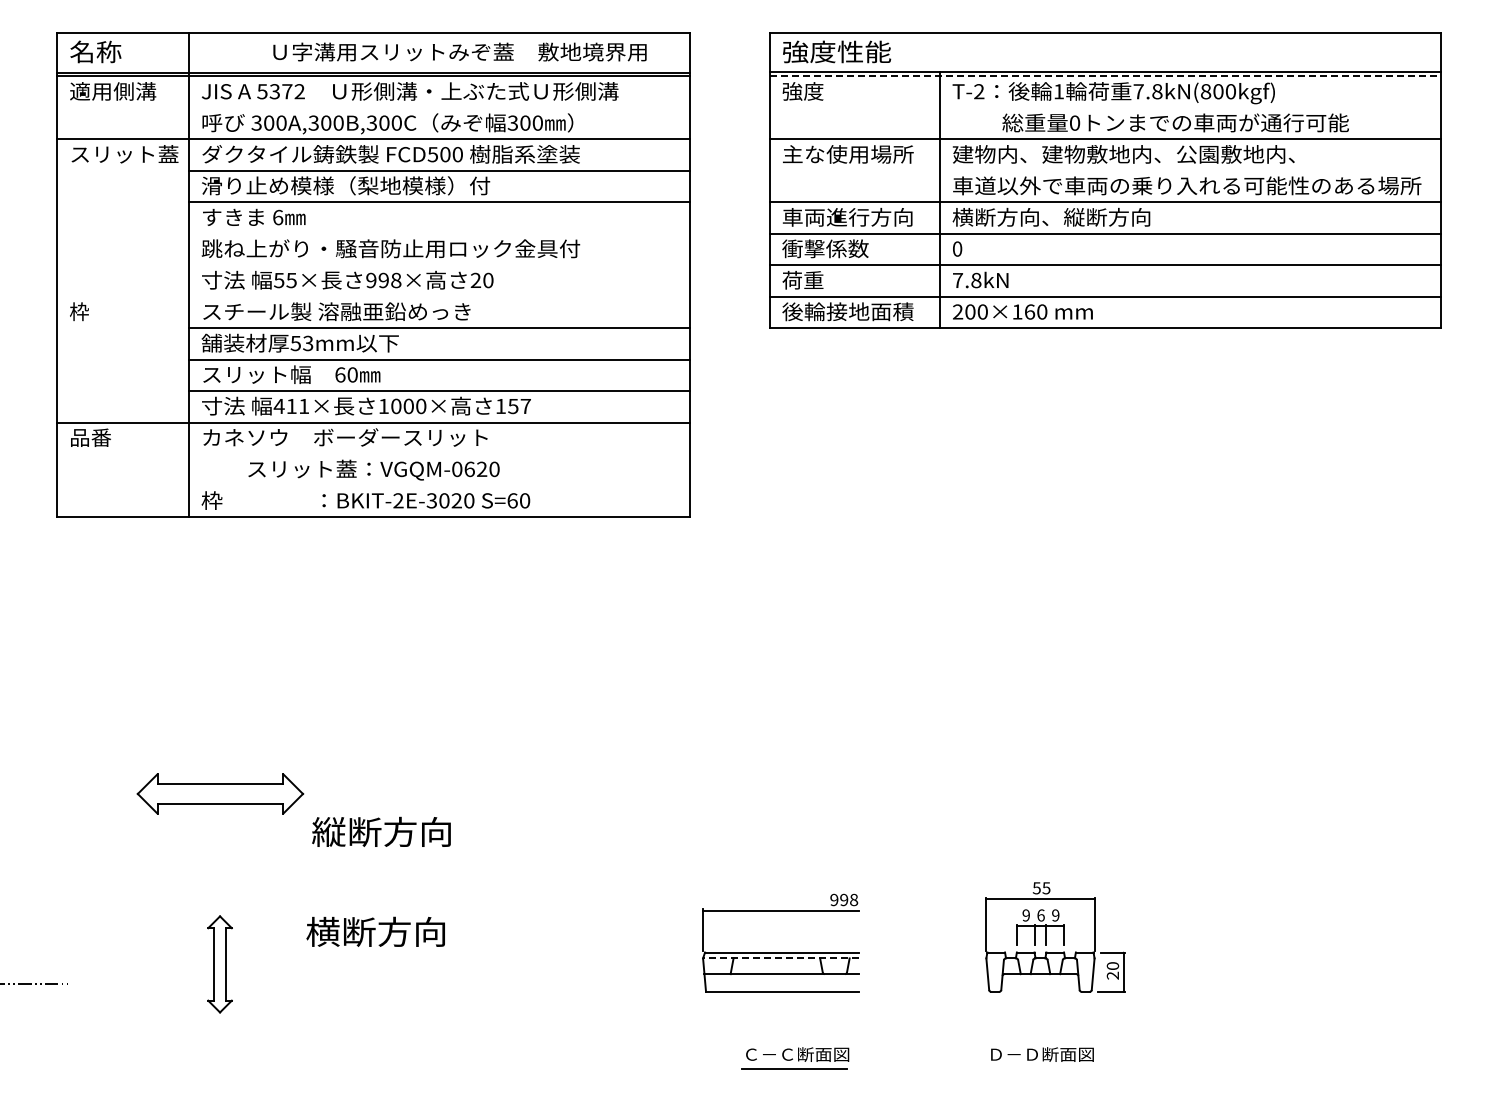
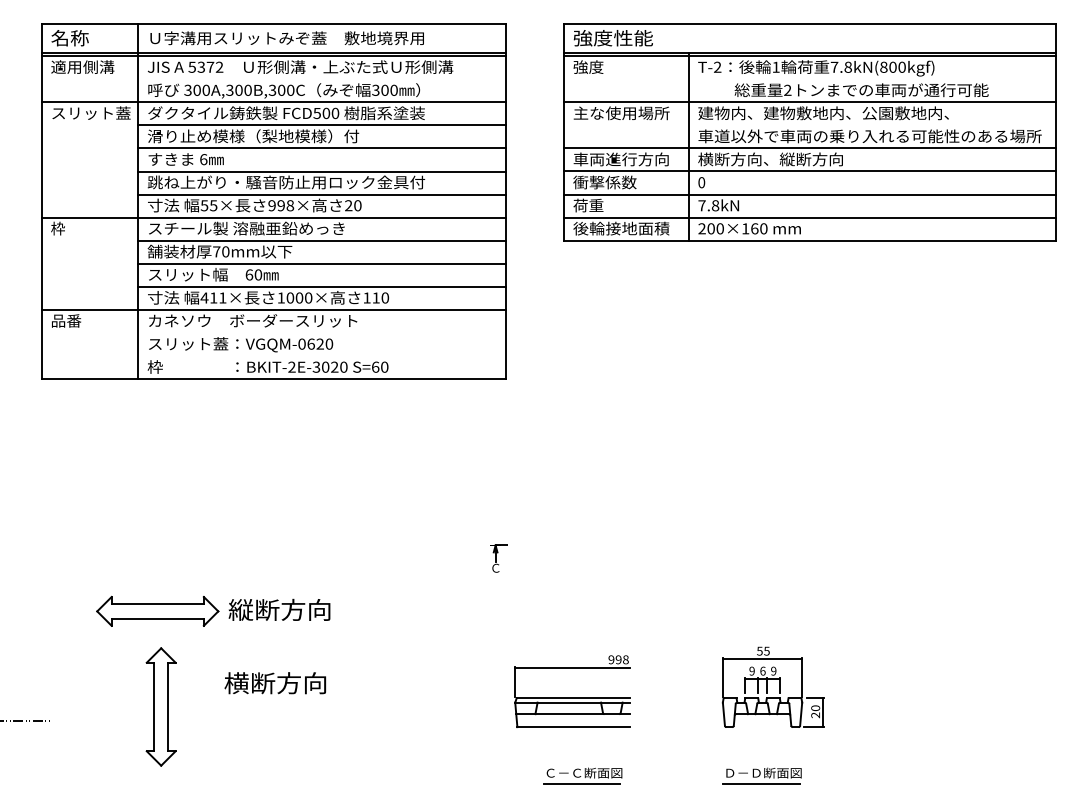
text: (459, 51) -> (286, 37), moved
line: (1105, 76) -> (810, 56), dashed -> solid
text: (1074, 122) -> (787, 89), 0 -> 2
line: (439, 233) -> (322, 171), added
line: (439, 265) -> (322, 194), added
line: (373, 296) -> (273, 217), added
text: (301, 343) -> (220, 251), 53mm -> 70mm
text: (519, 406) -> (380, 298), 157 -> 110
text: (373, 469) -> (240, 344), moved
part: (680, 762) -> (498, 559), added
part: (220, 793) -> (157, 611), moved
line: (780, 958) -> (571, 702), dashed -> solid
part: (219, 964) -> (160, 707), size x1.67
line: (1039, 1068) -> (761, 783), added

